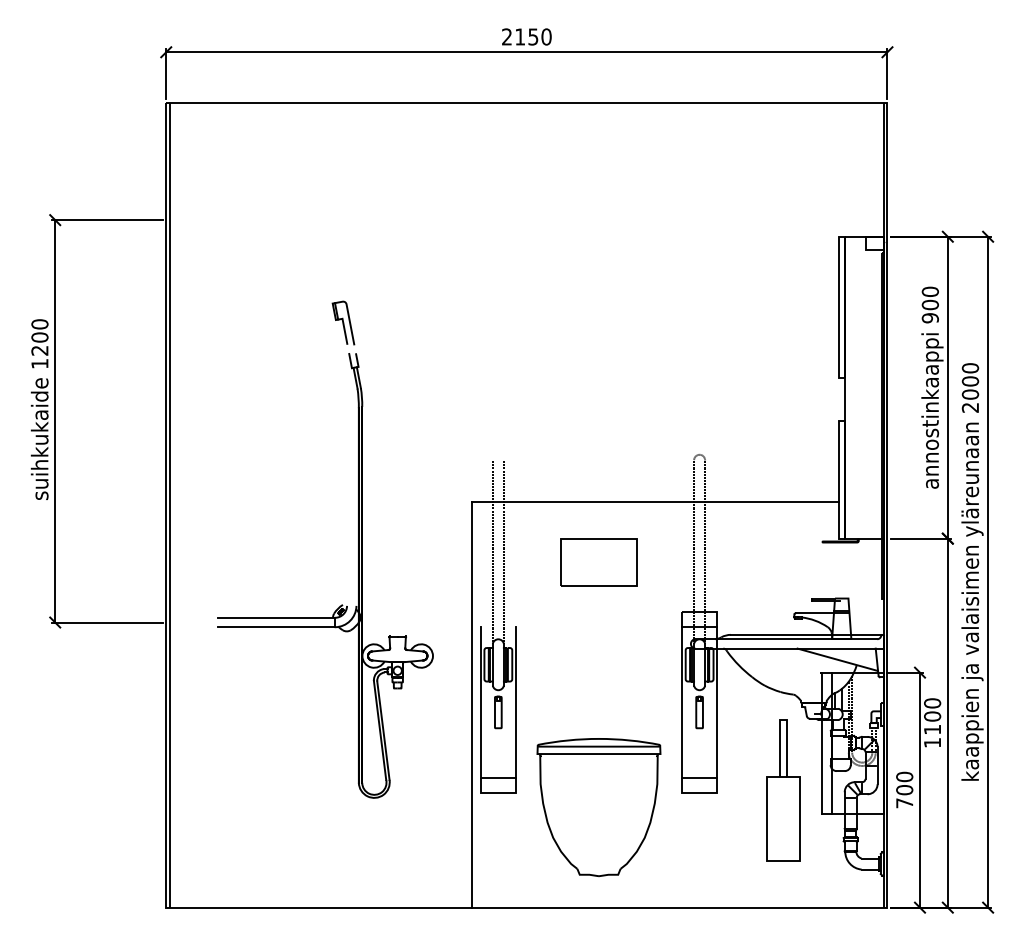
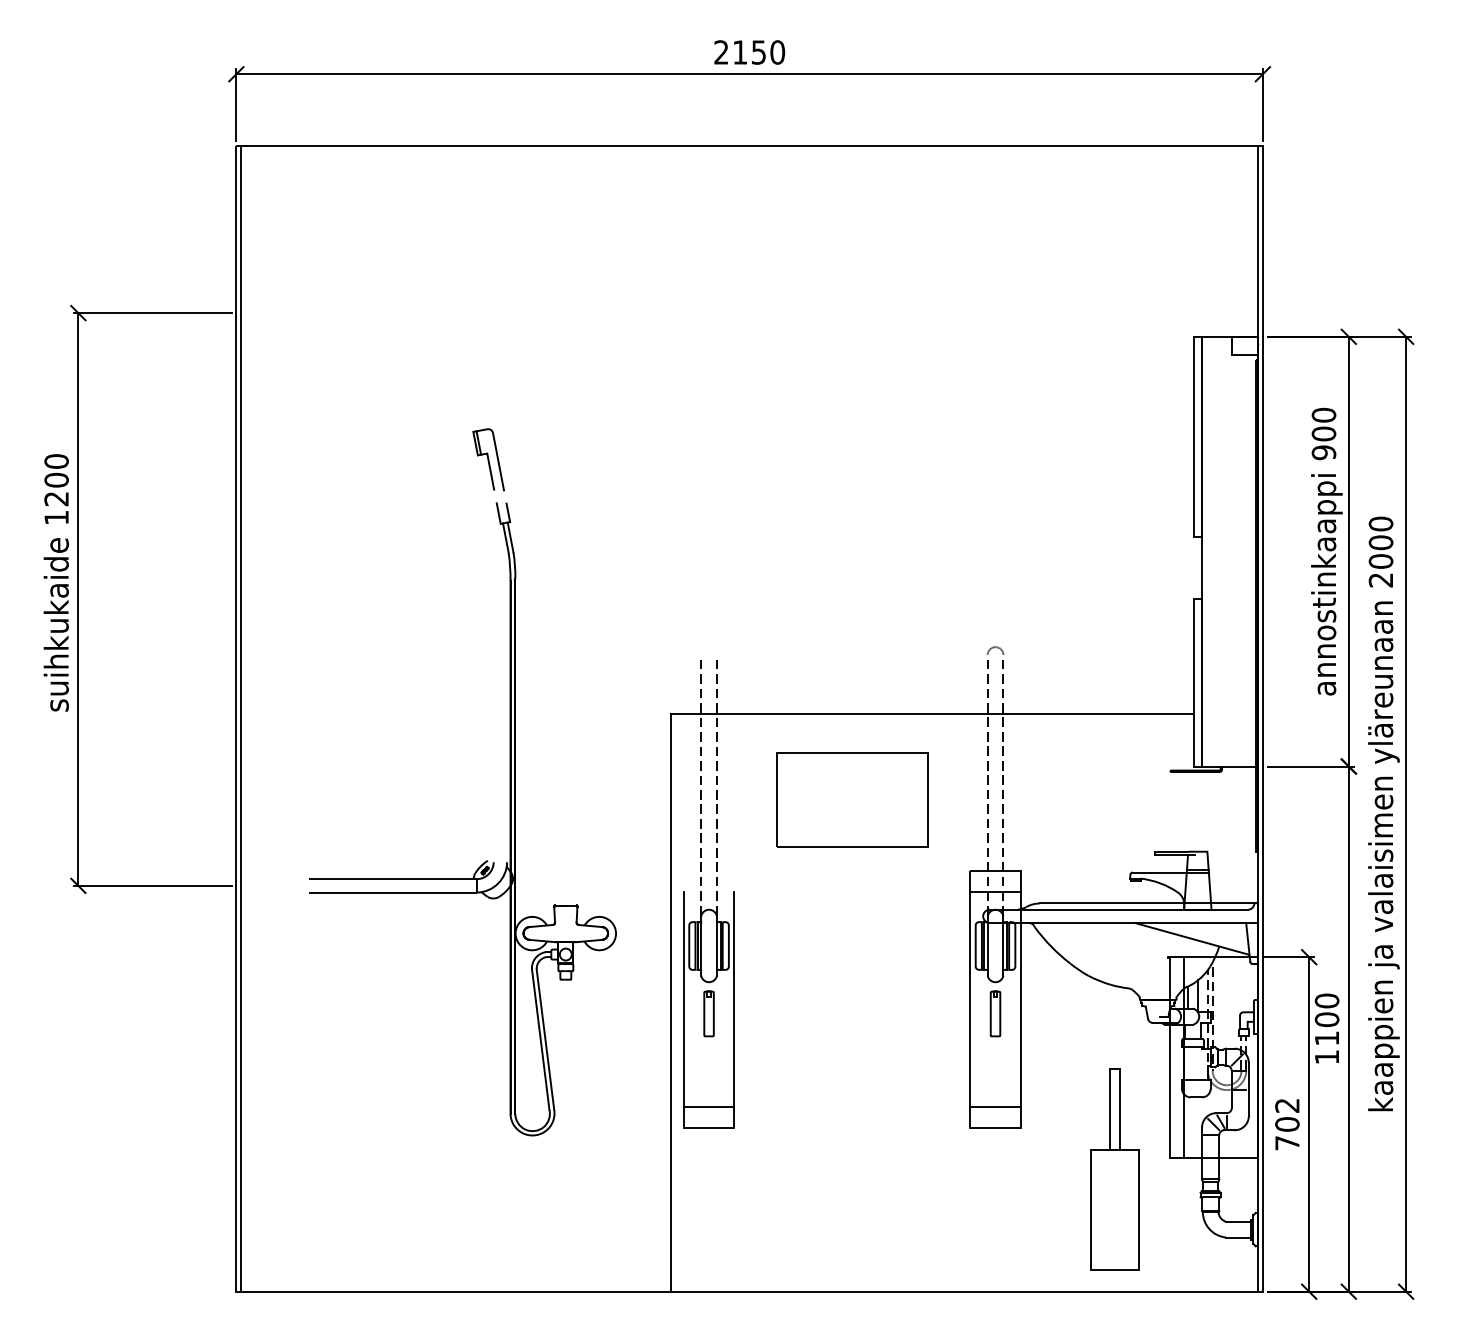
part: (598, 561) -> (851, 799), size x1.4
text: (904, 776) -> (1287, 1105), 700 -> 702
part: (783, 790) -> (1114, 1169), moved
part: (598, 807) -> (851, 1148), removed

